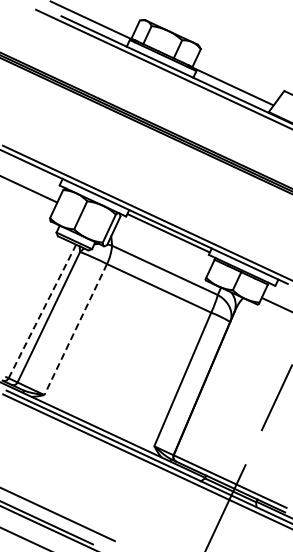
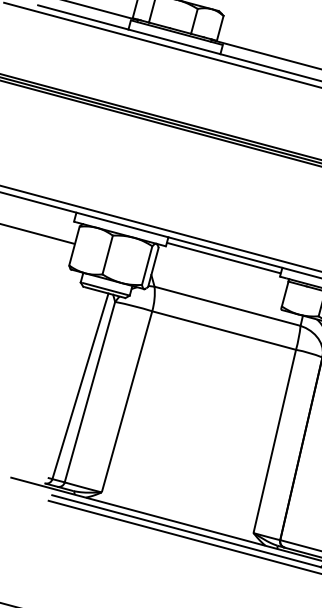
line: (42, 311) -> (80, 386), dashed -> solid
line: (75, 329) -> (126, 401), dashed -> solid

